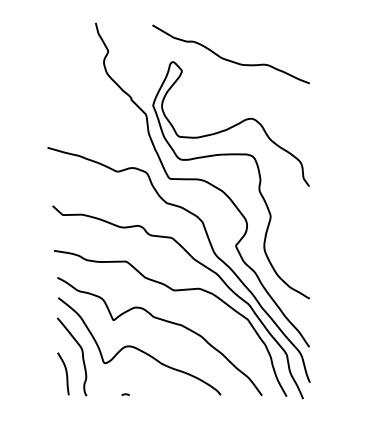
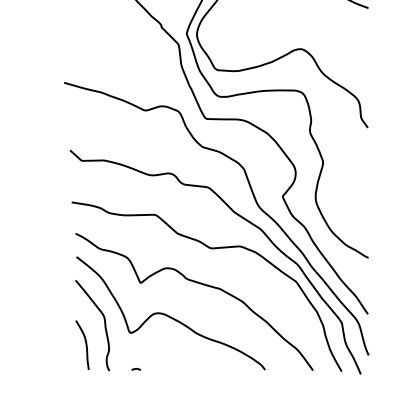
curve: (125, 394) -> (136, 369), moved

